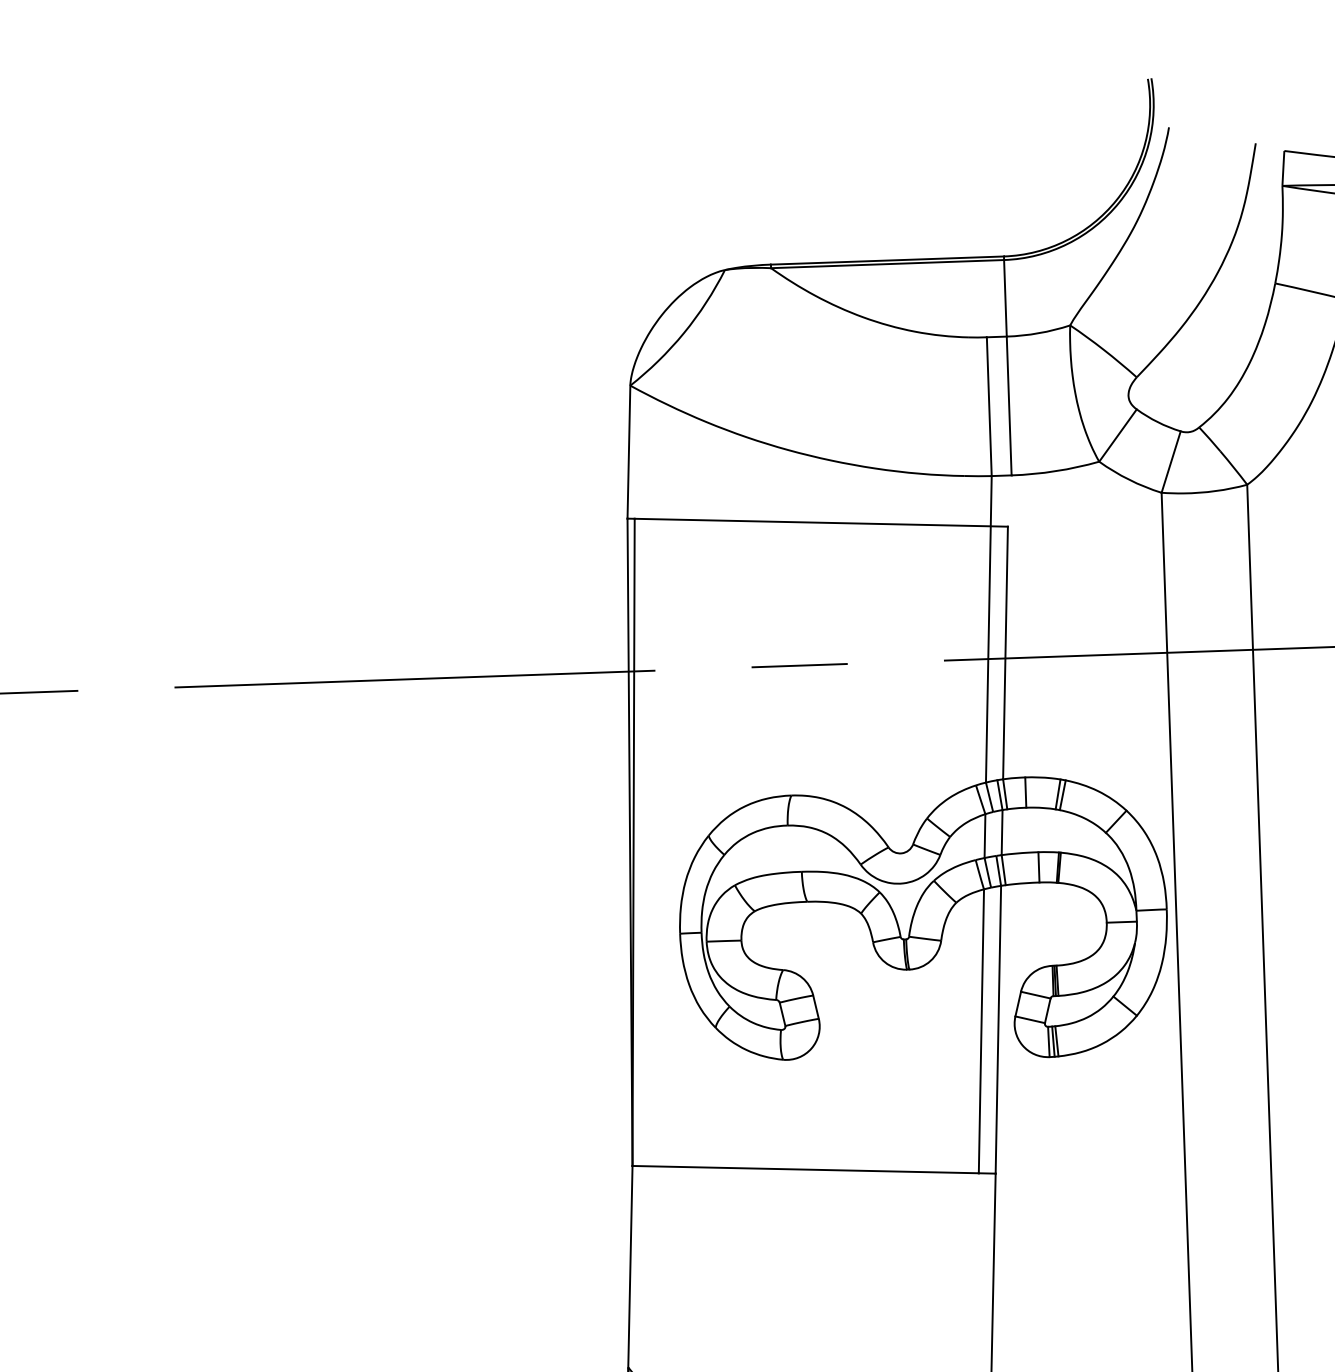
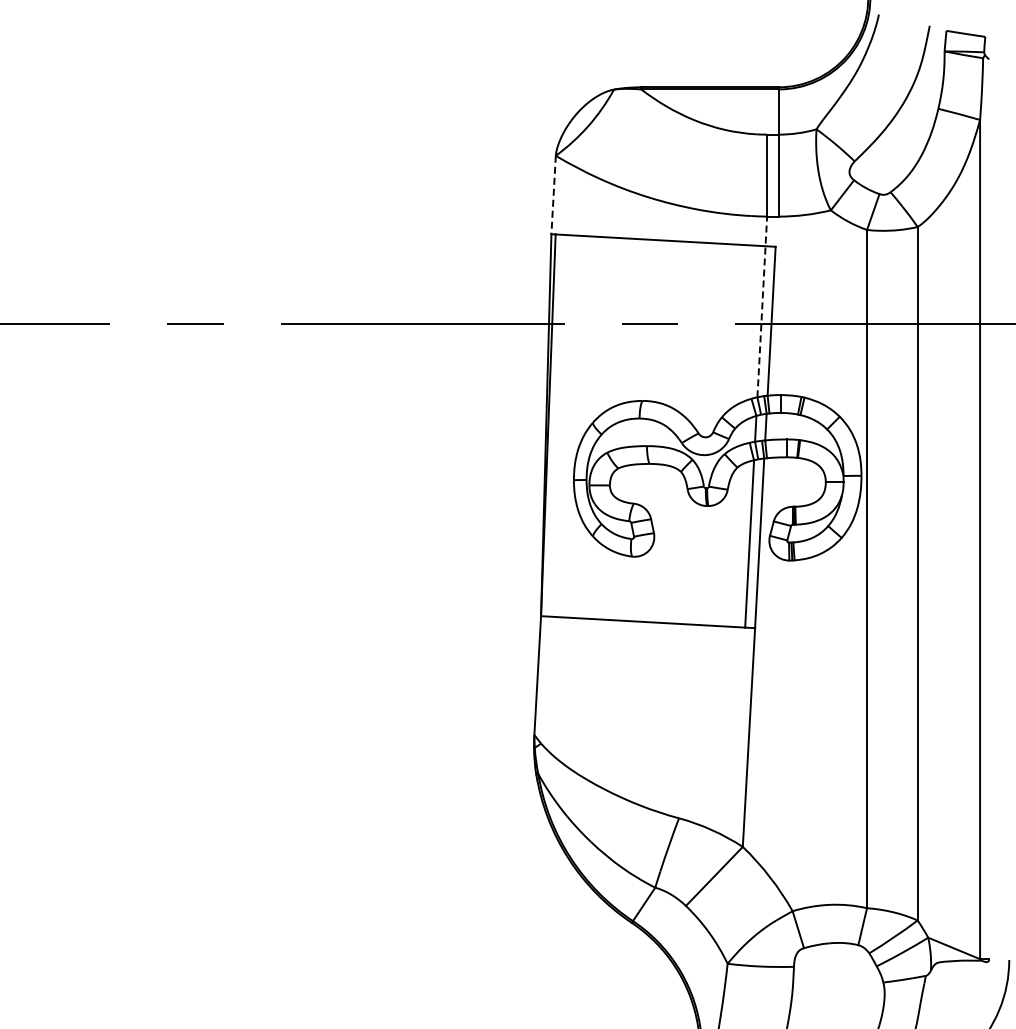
line: (628, 452) -> (553, 195), solid -> dashed
line: (989, 628) -> (762, 306), solid -> dashed

